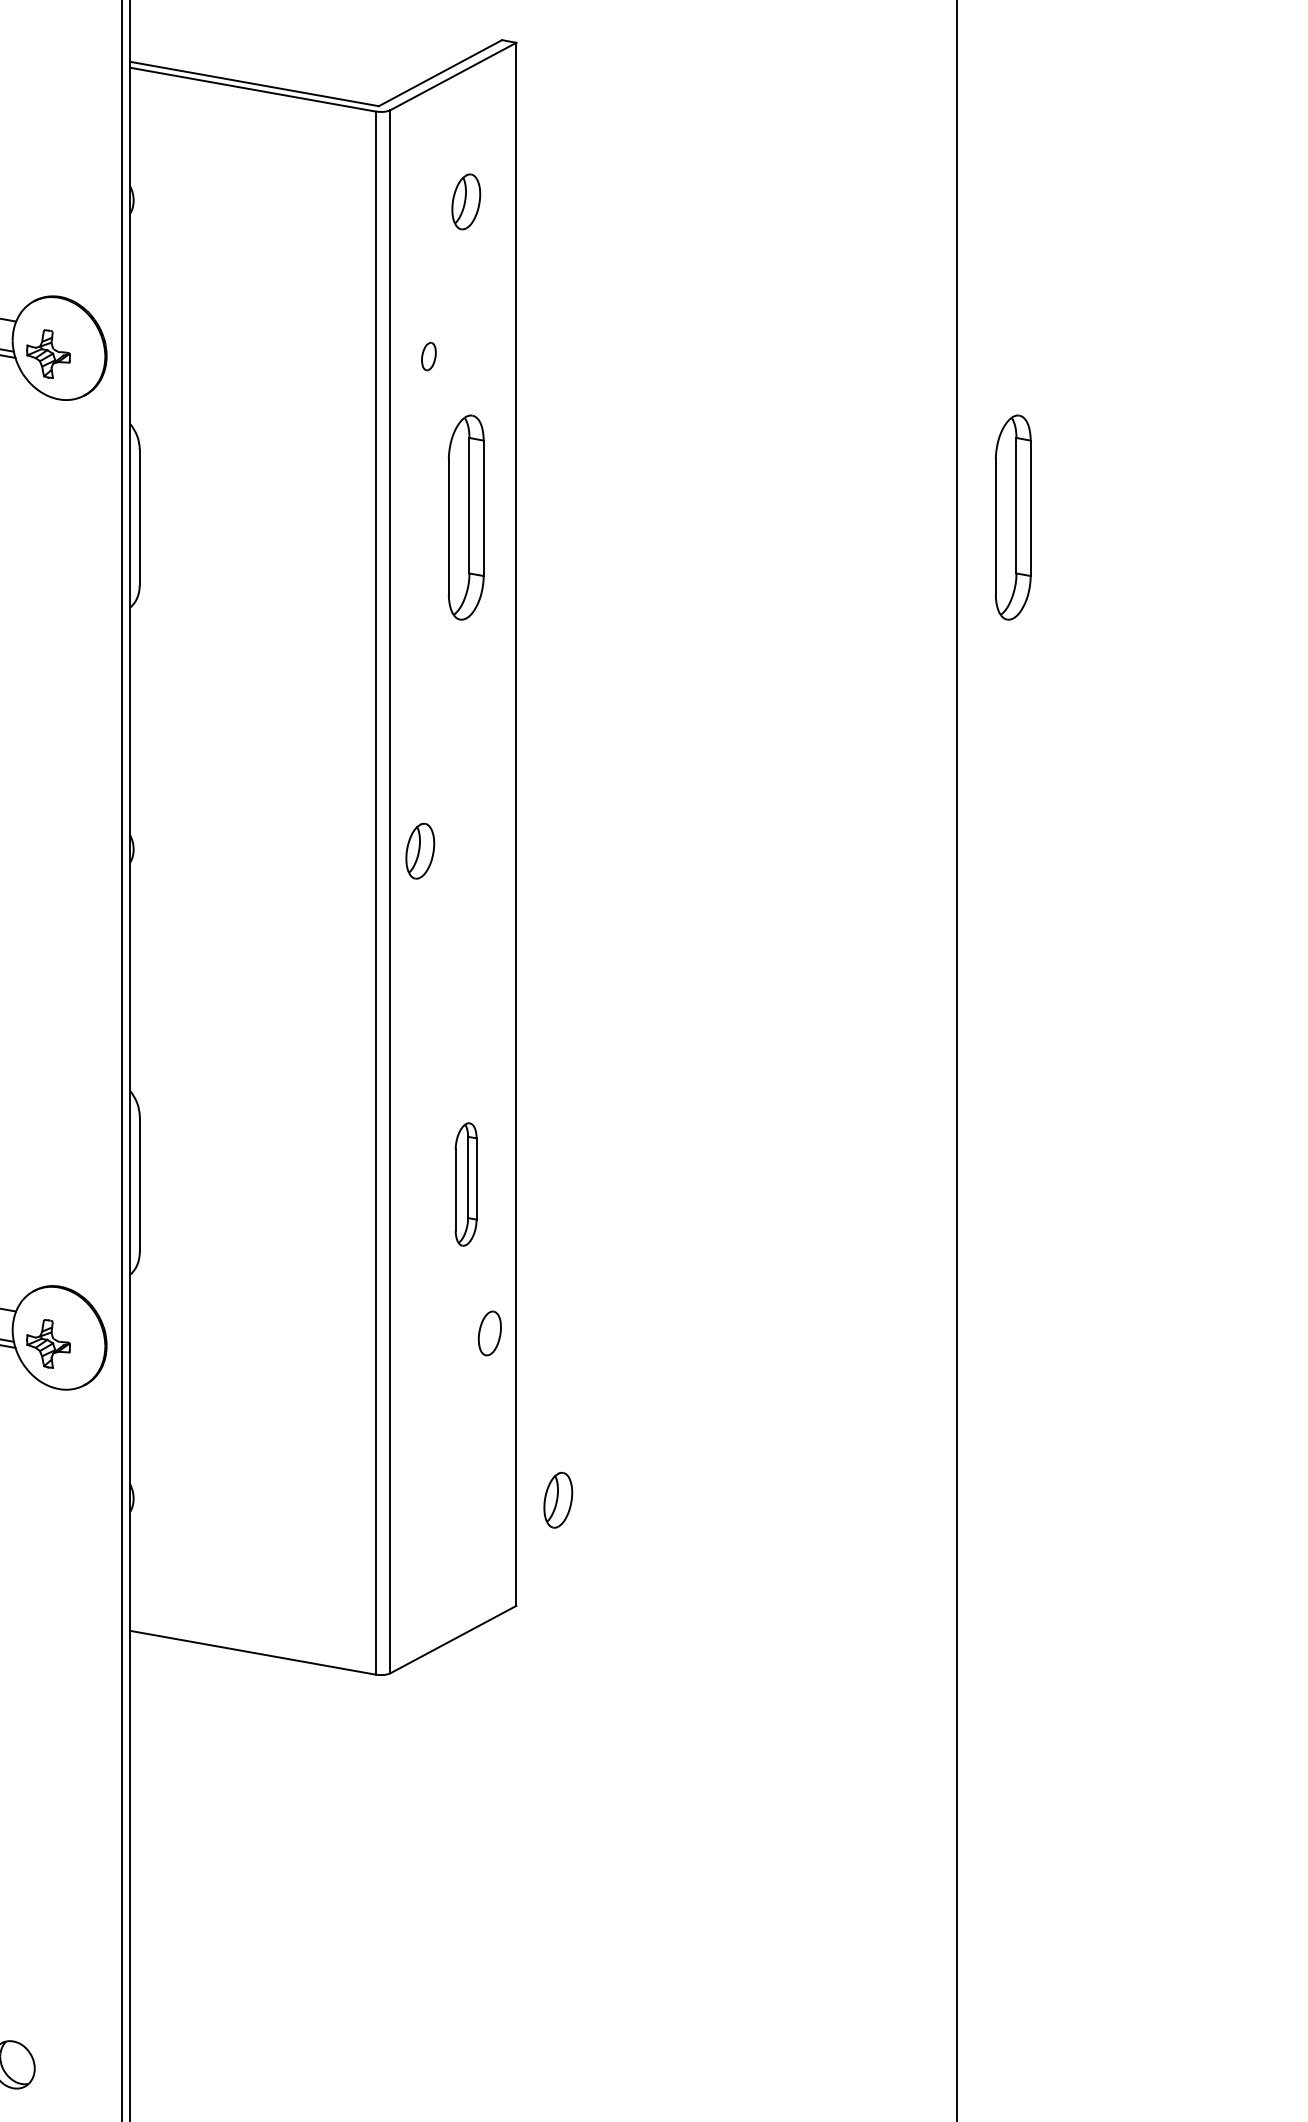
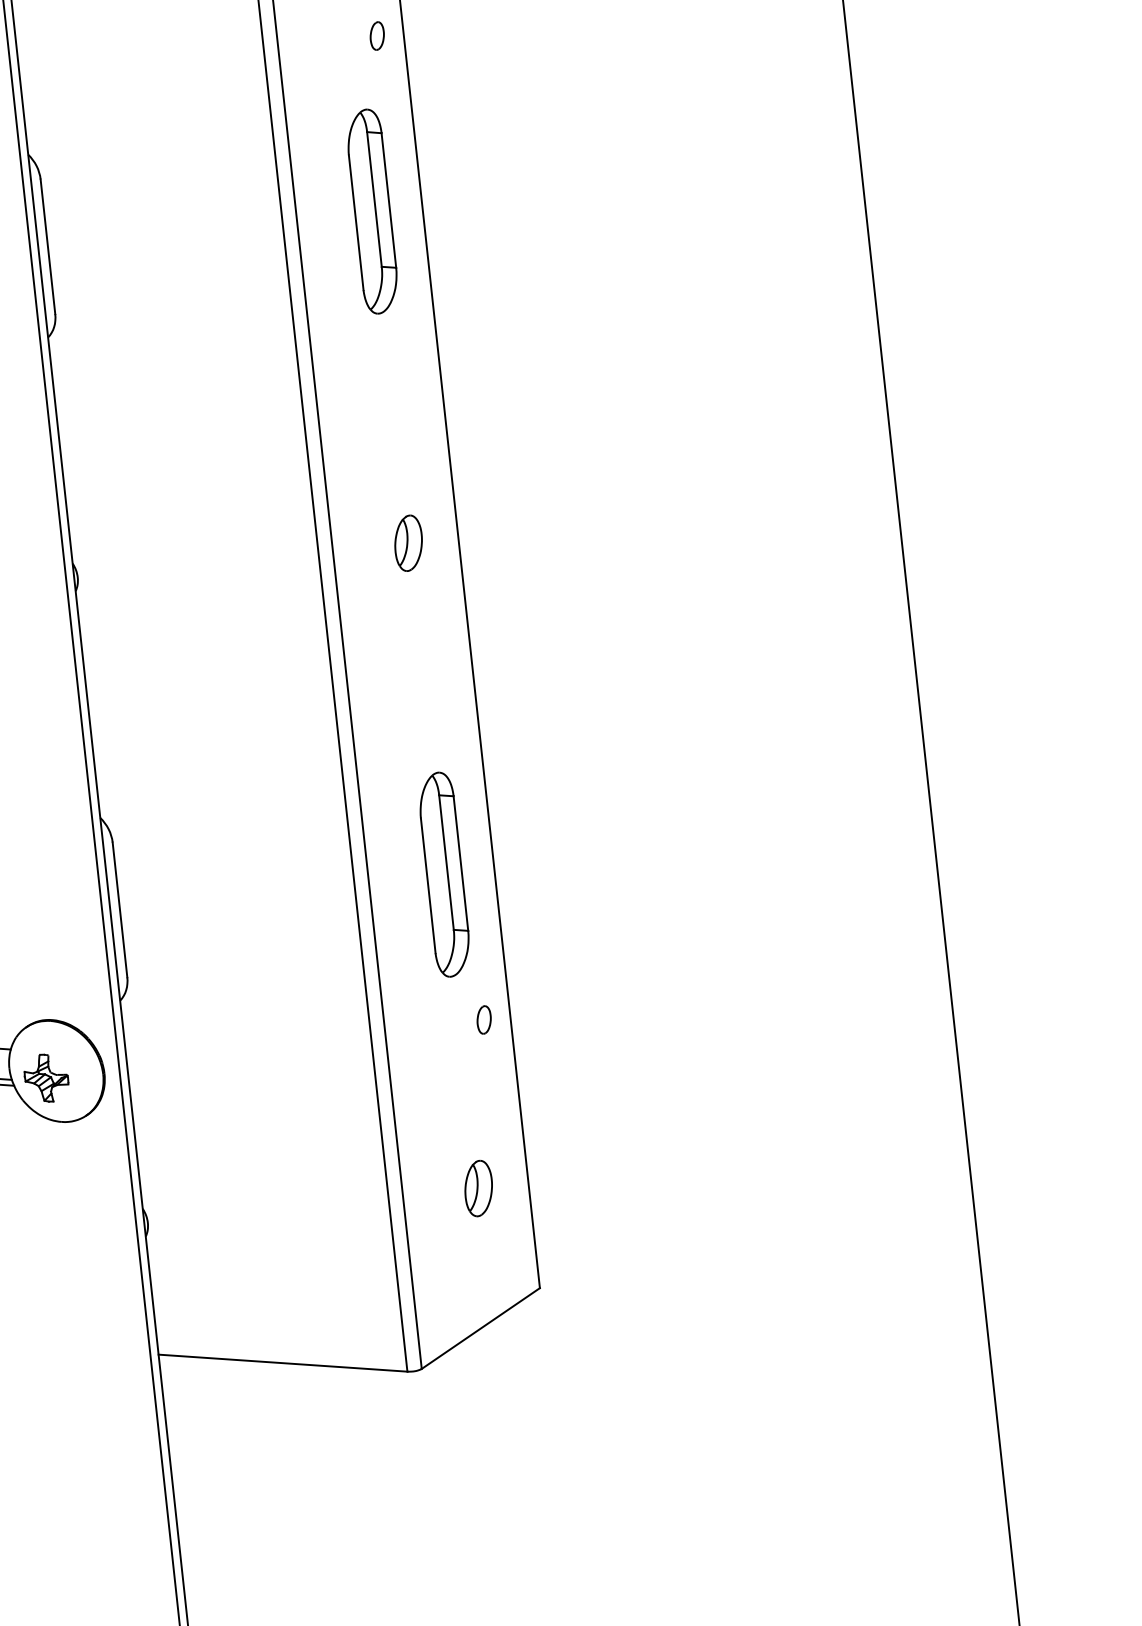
part: (428, 356) -> (376, 36), moved
part: (1012, 517) -> (915, 152), removed
part: (420, 850) -> (408, 542), moved
part: (465, 1184) -> (443, 874), size x1.67
part: (489, 1332) -> (483, 1019), size x0.62
part: (558, 1499) -> (478, 1187), moved

